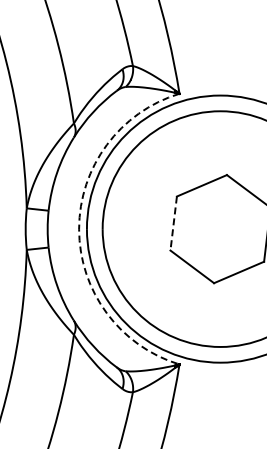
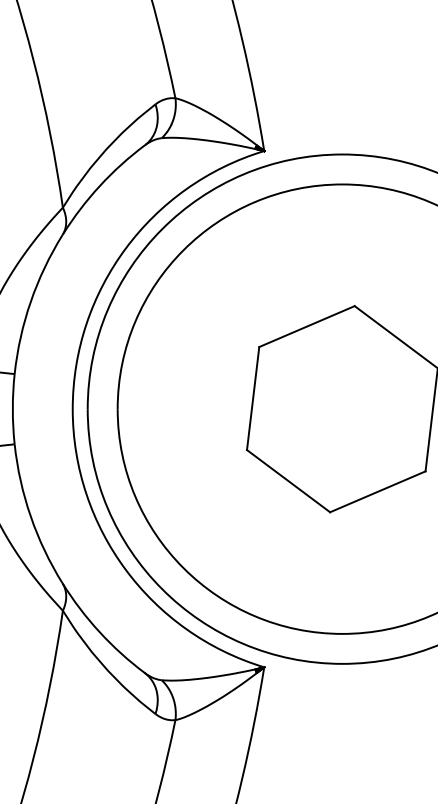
line: (173, 224) -> (252, 400), dashed -> solid
arc: (79, 229) -> (73, 409), dashed -> solid

